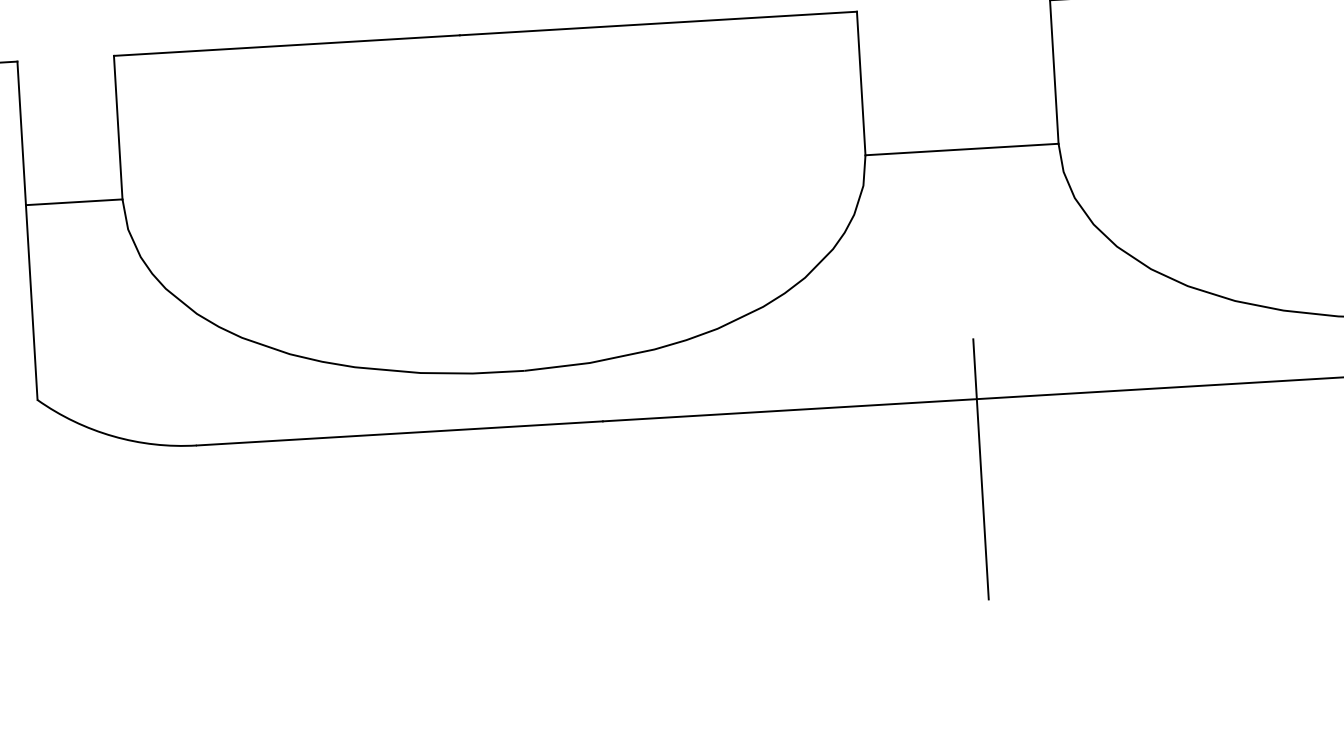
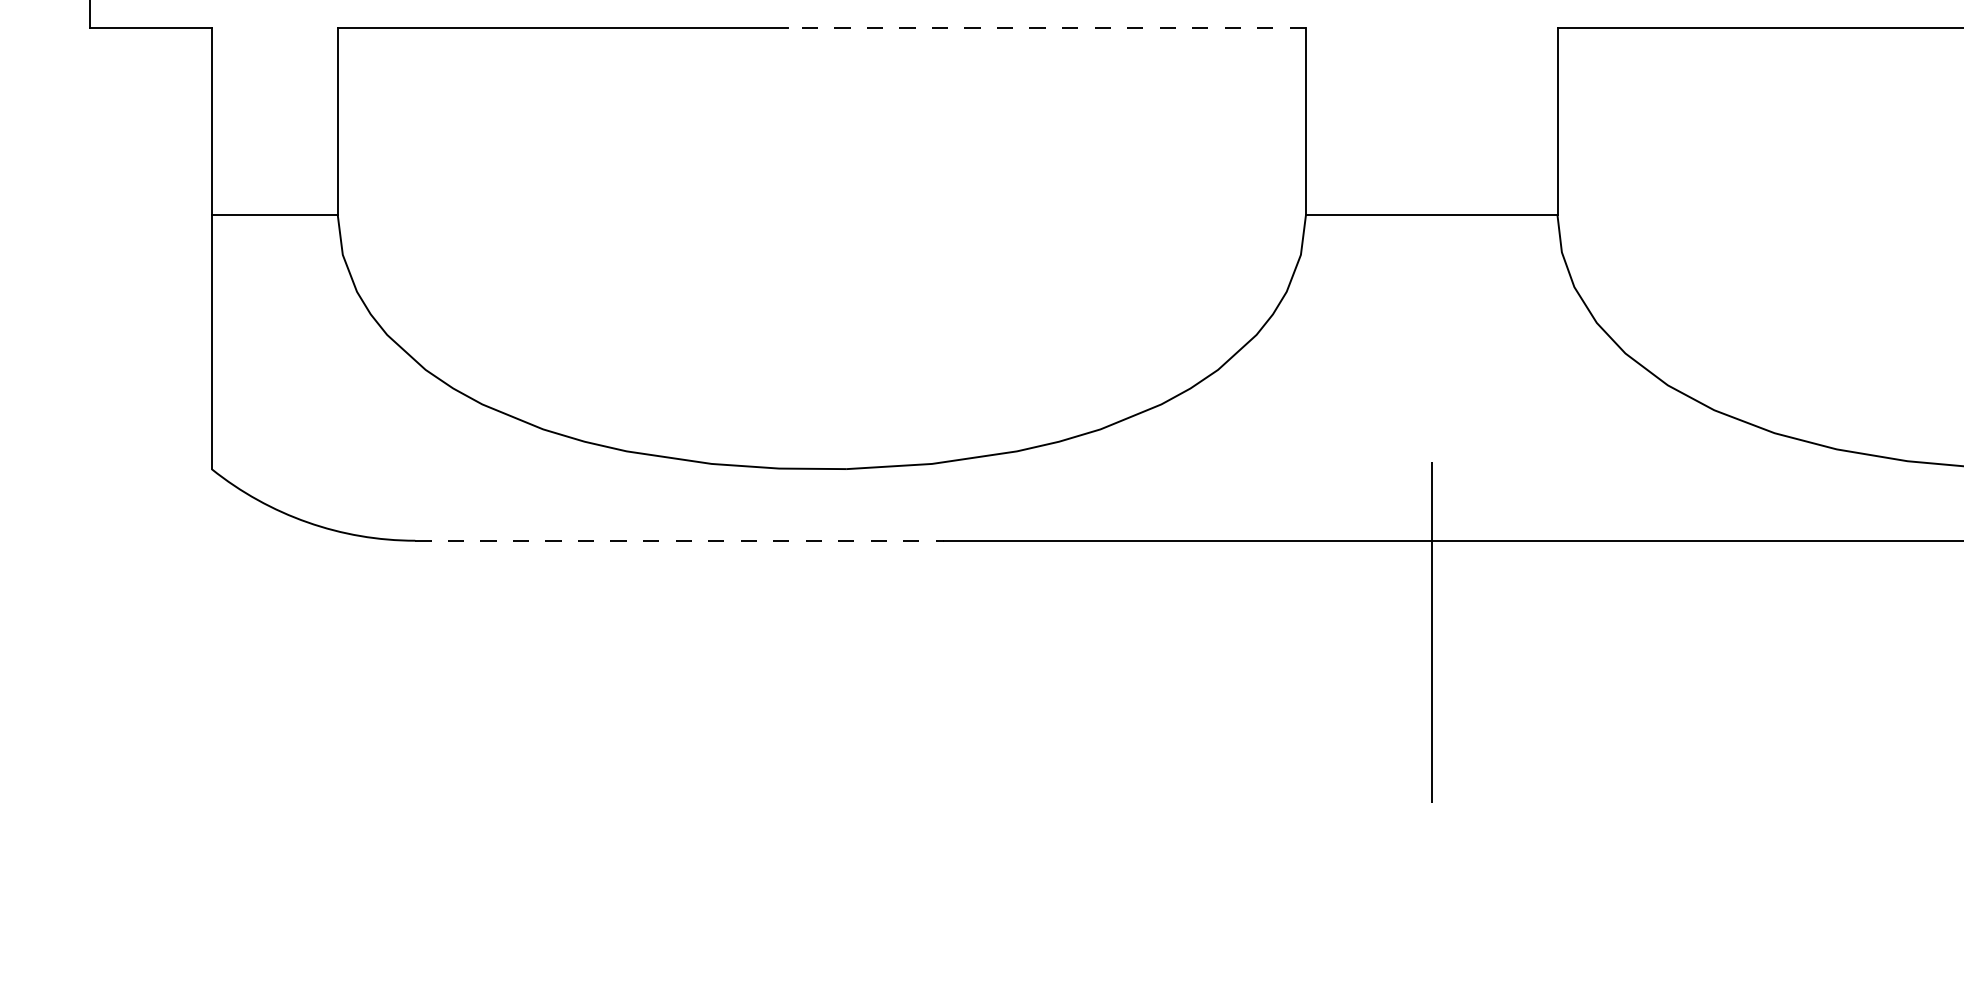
line: (658, 23) -> (1047, 28), solid -> dashed
line: (399, 433) -> (679, 540), solid -> dashed

